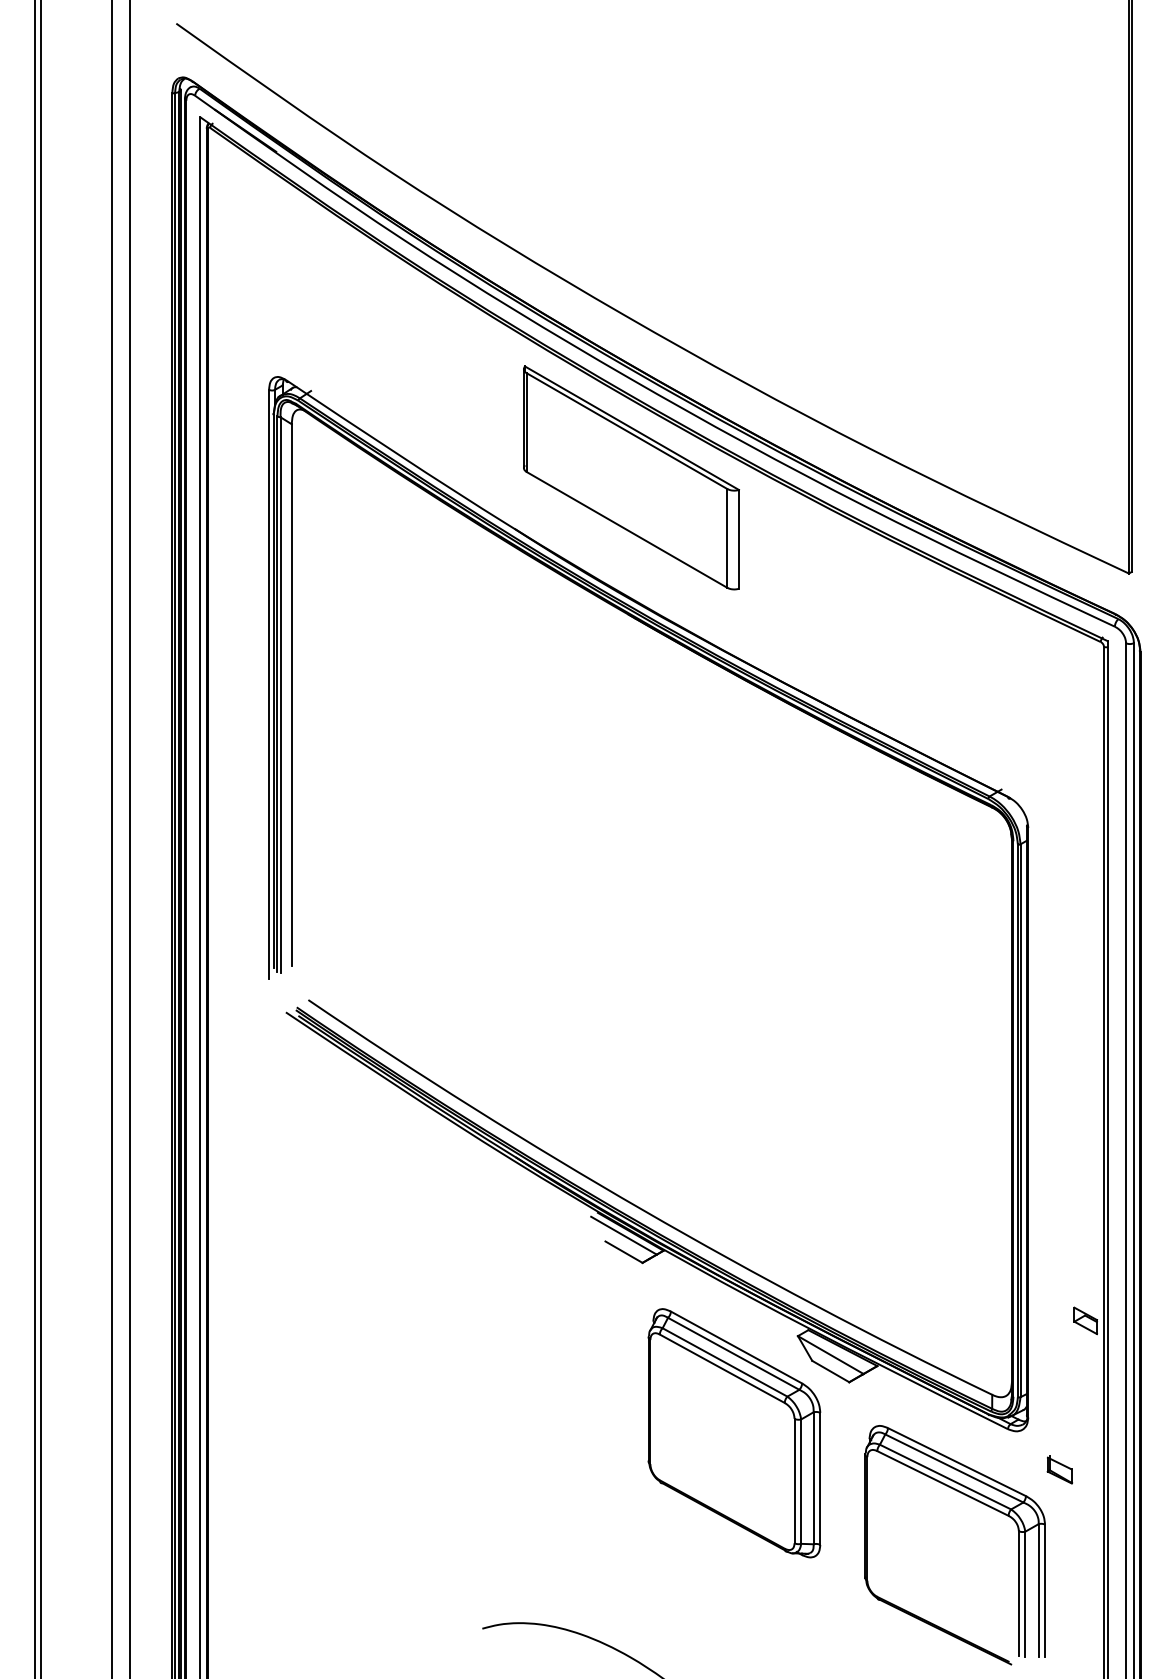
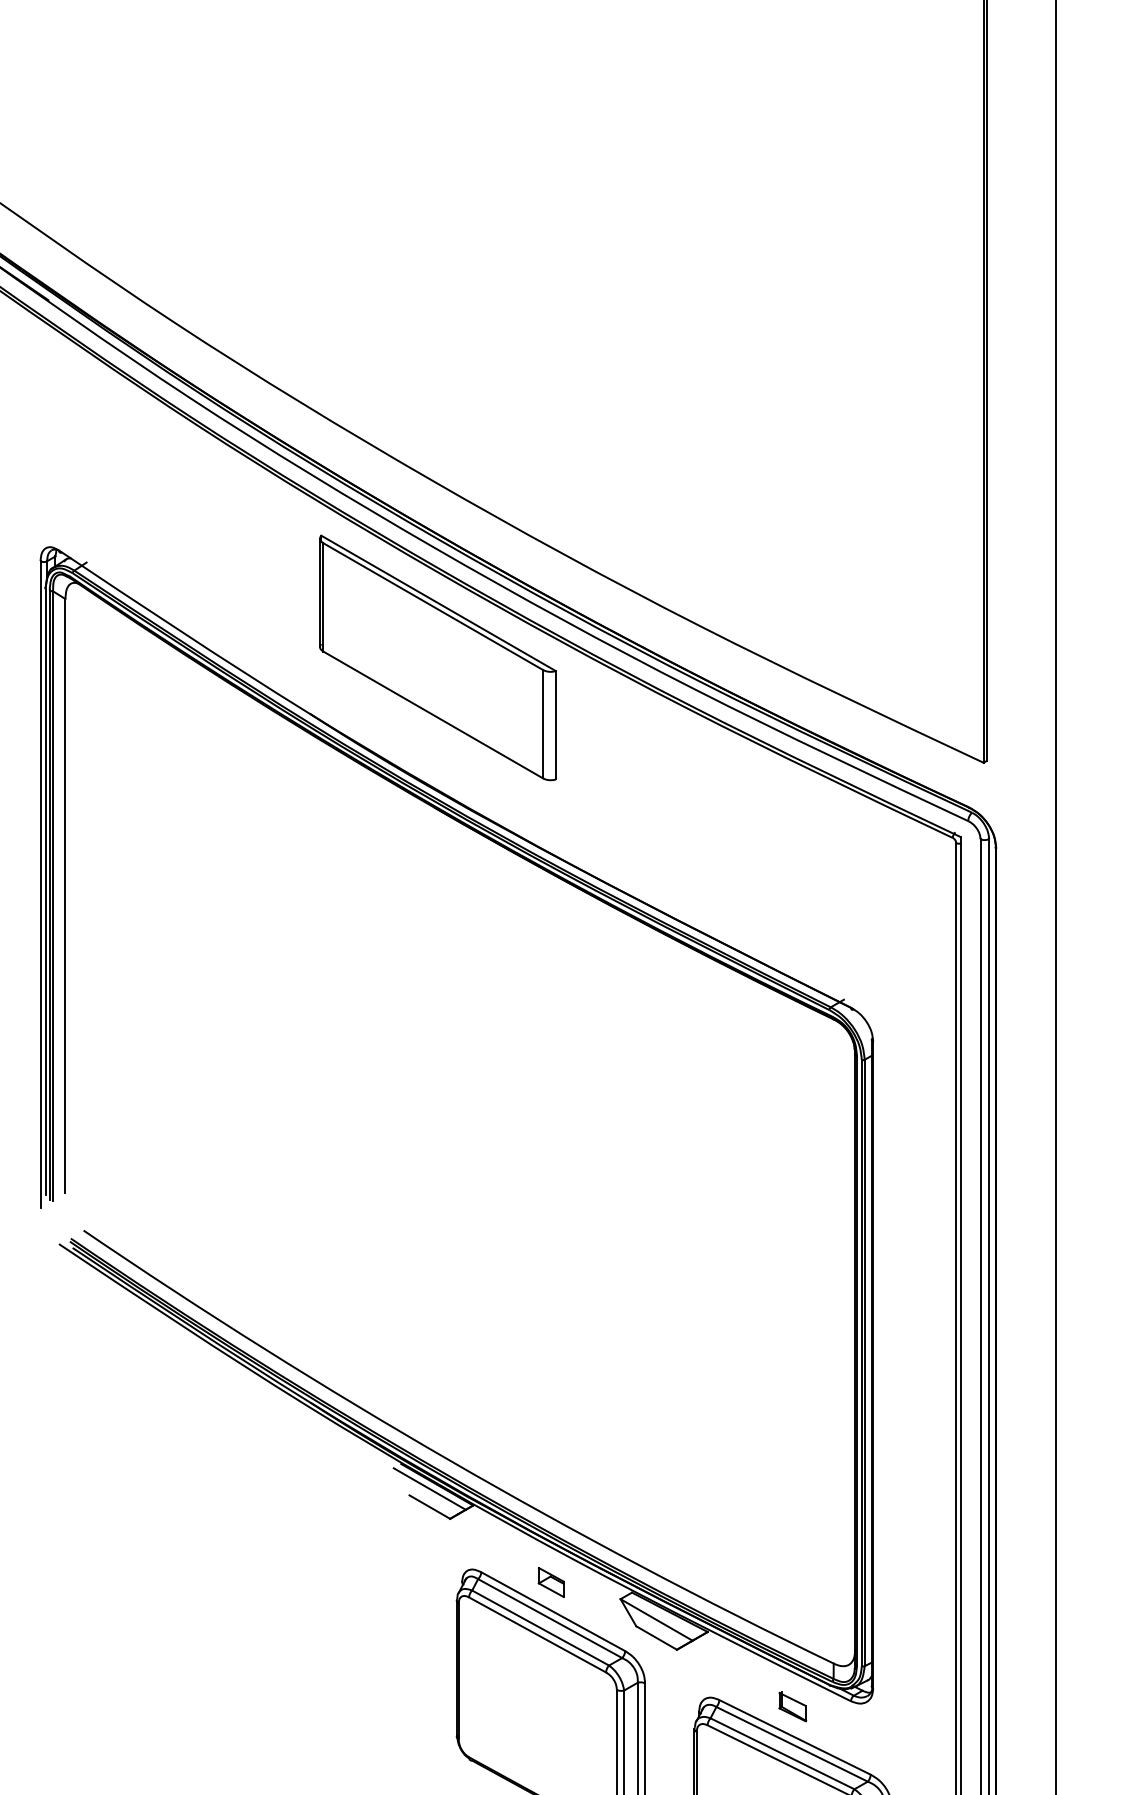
part: (1085, 1320) -> (551, 1582), moved
part: (1059, 1469) -> (792, 1705), moved

